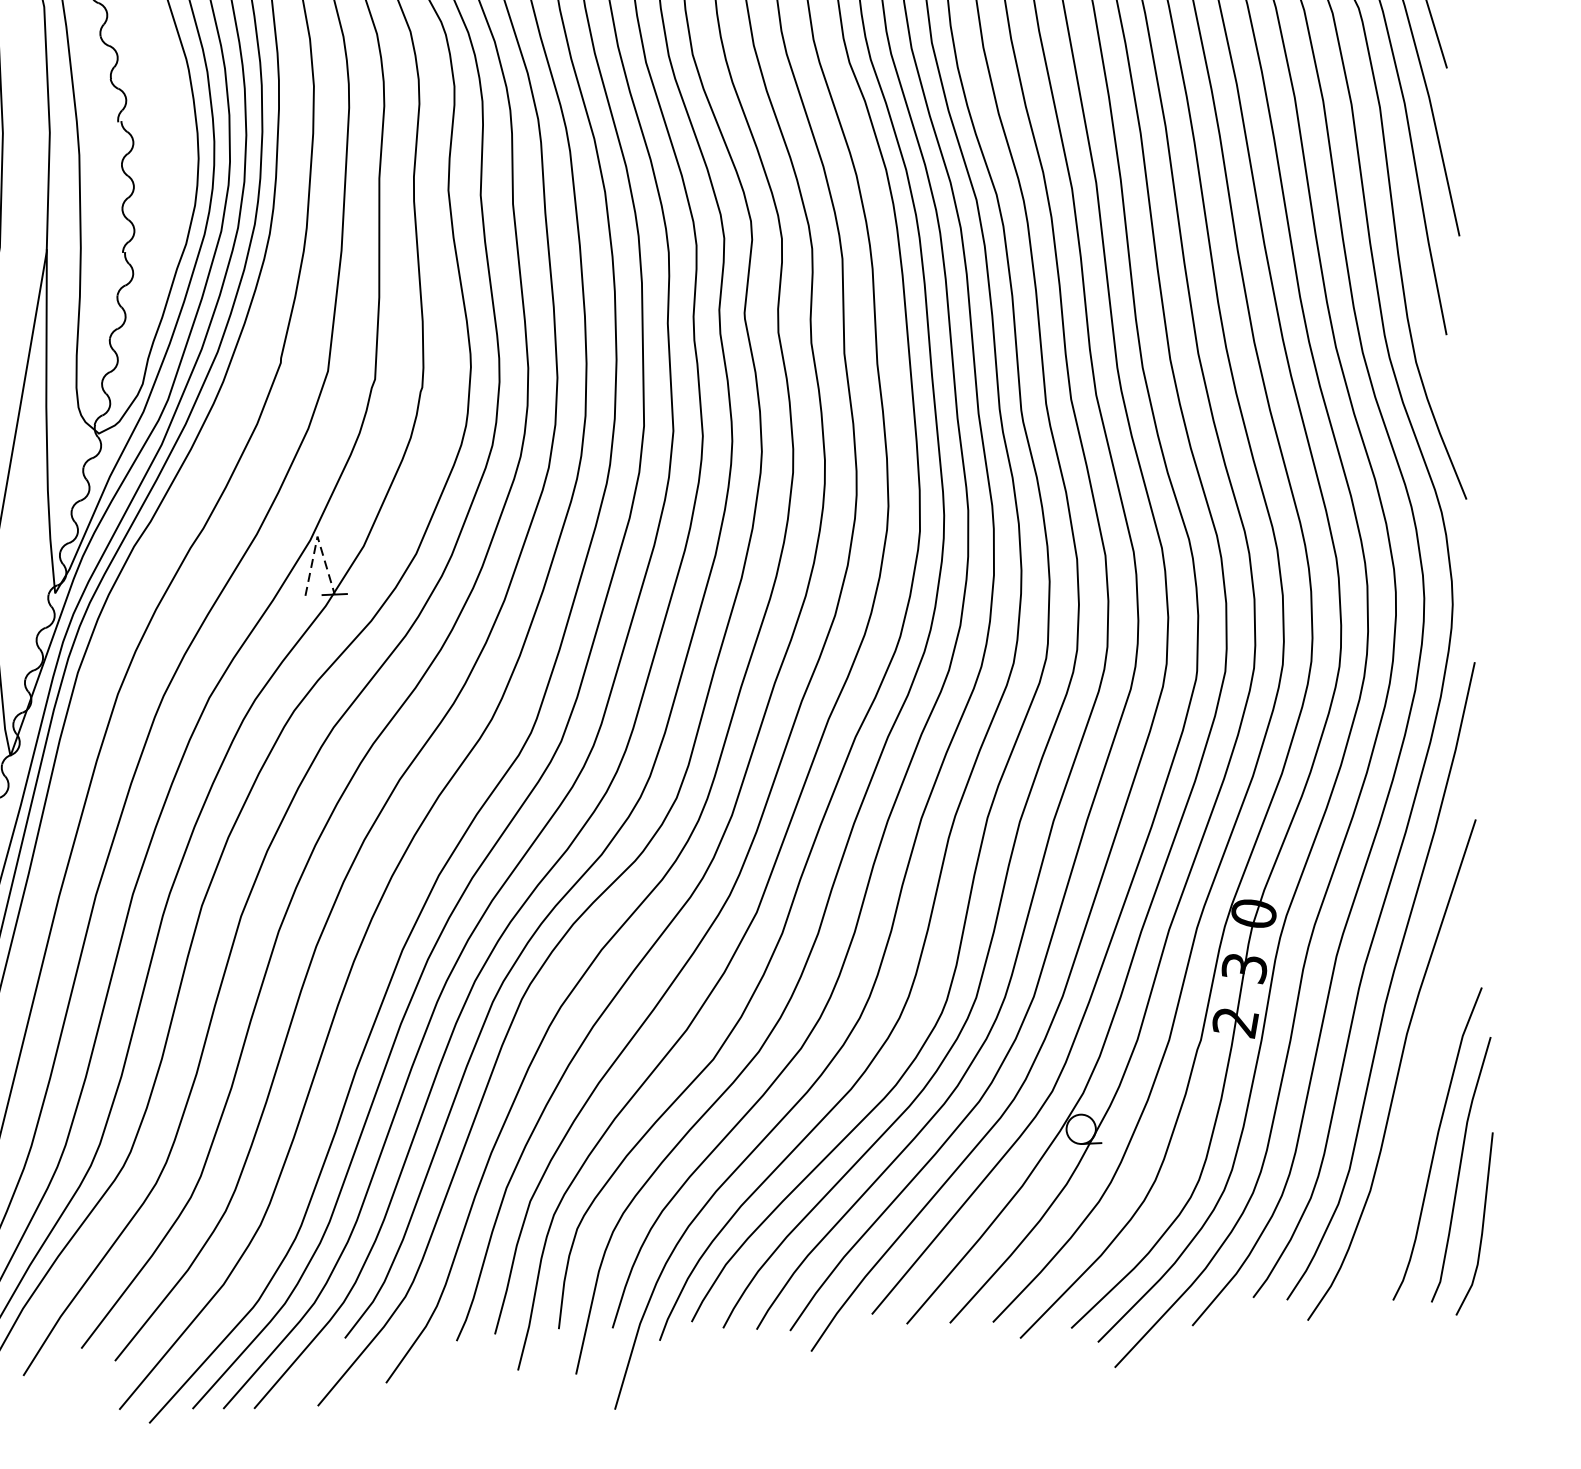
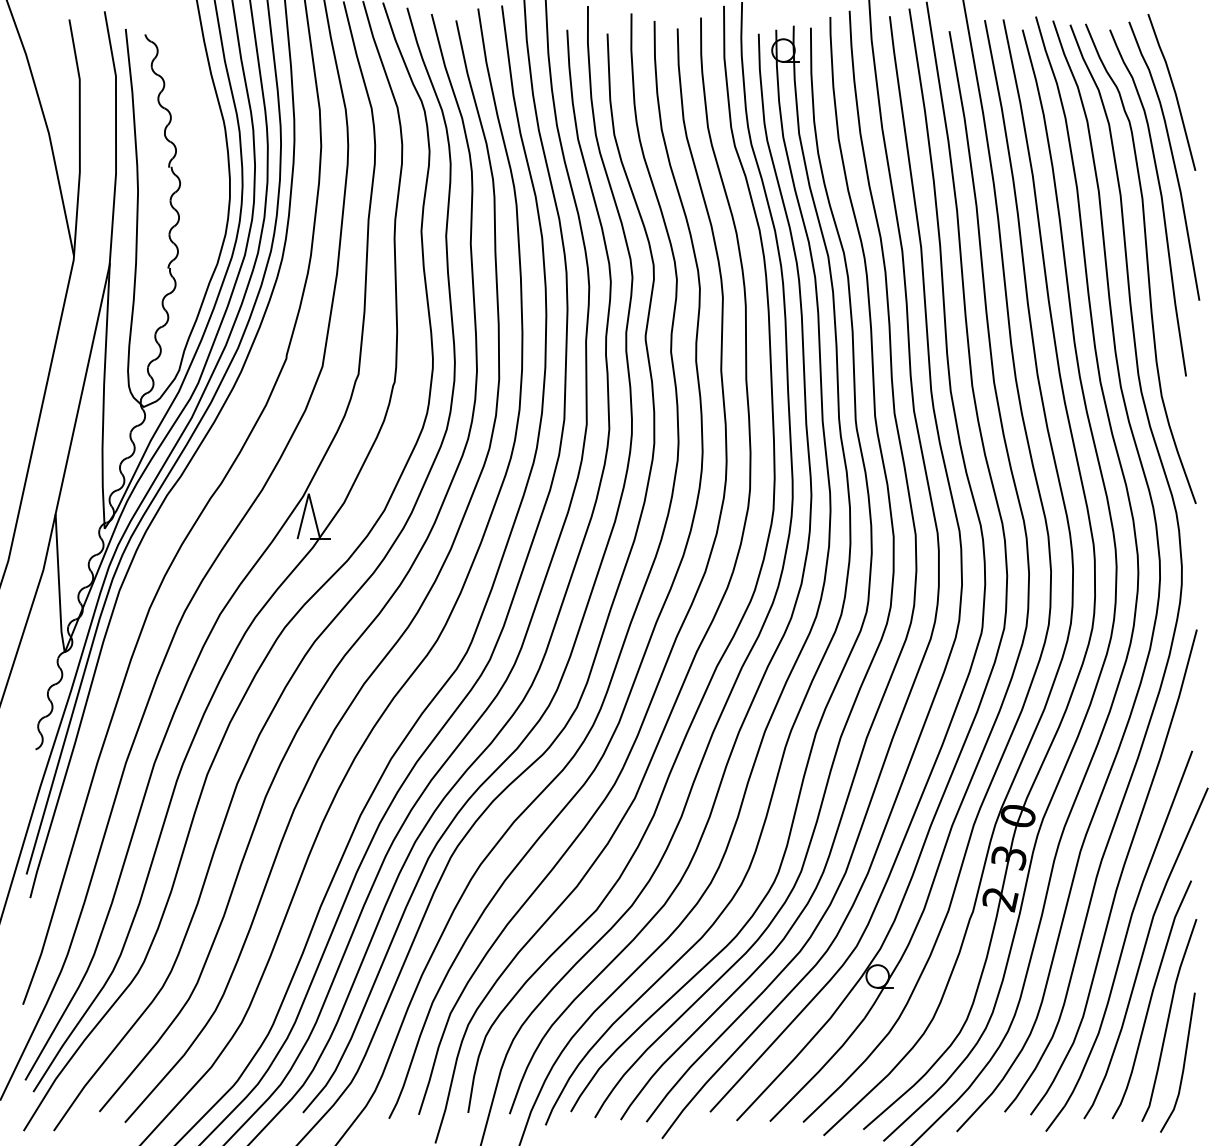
line: (317, 536) -> (308, 493), dashed -> solid
curve: (1425, 1083) -> (1144, 952), added

